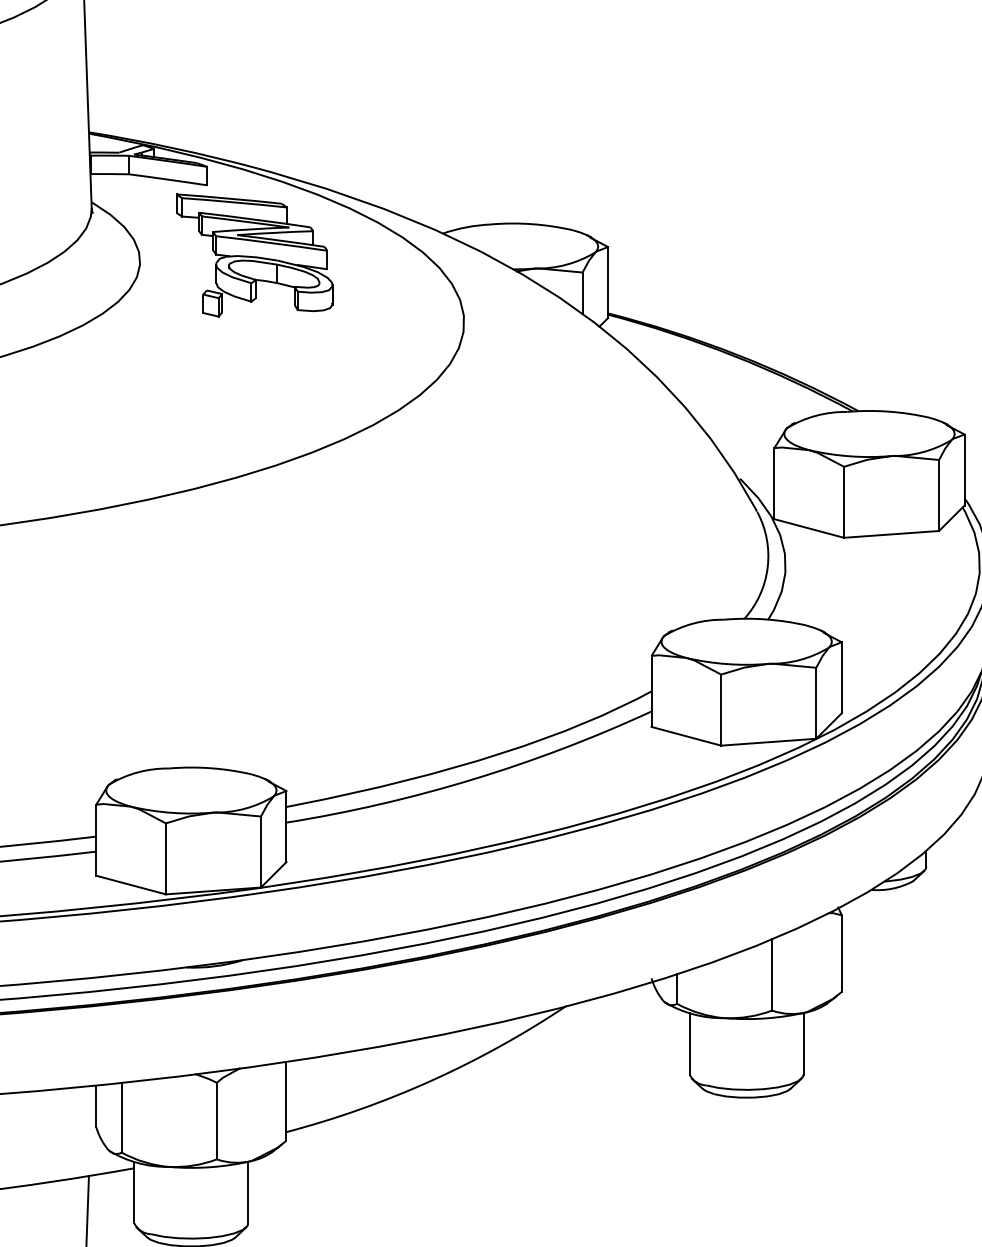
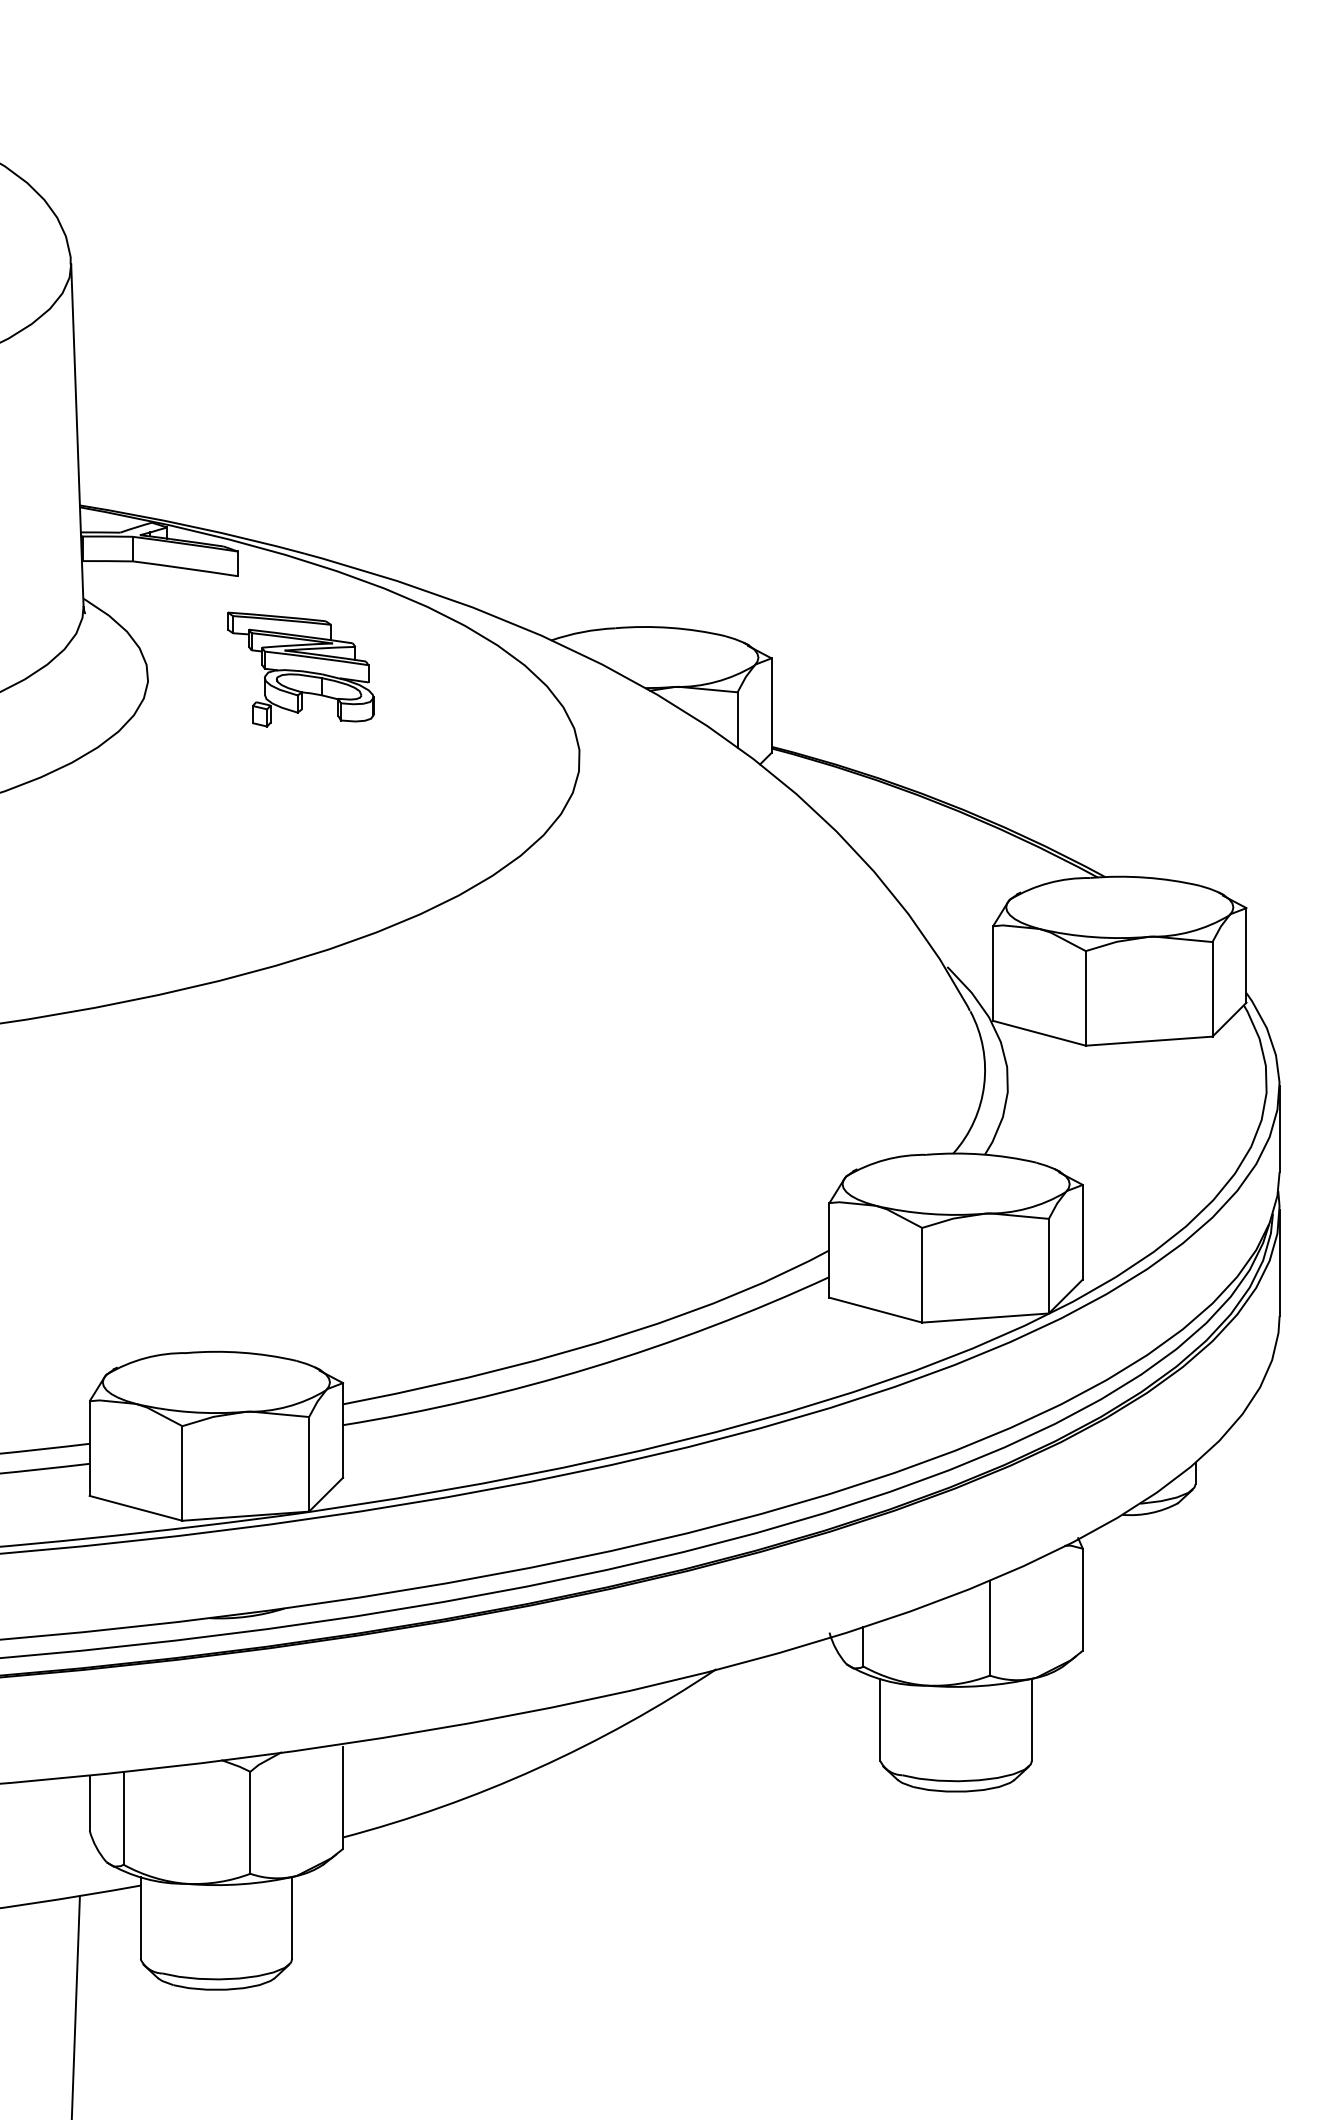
part: (254, 255) -> (300, 669), size x0.7

